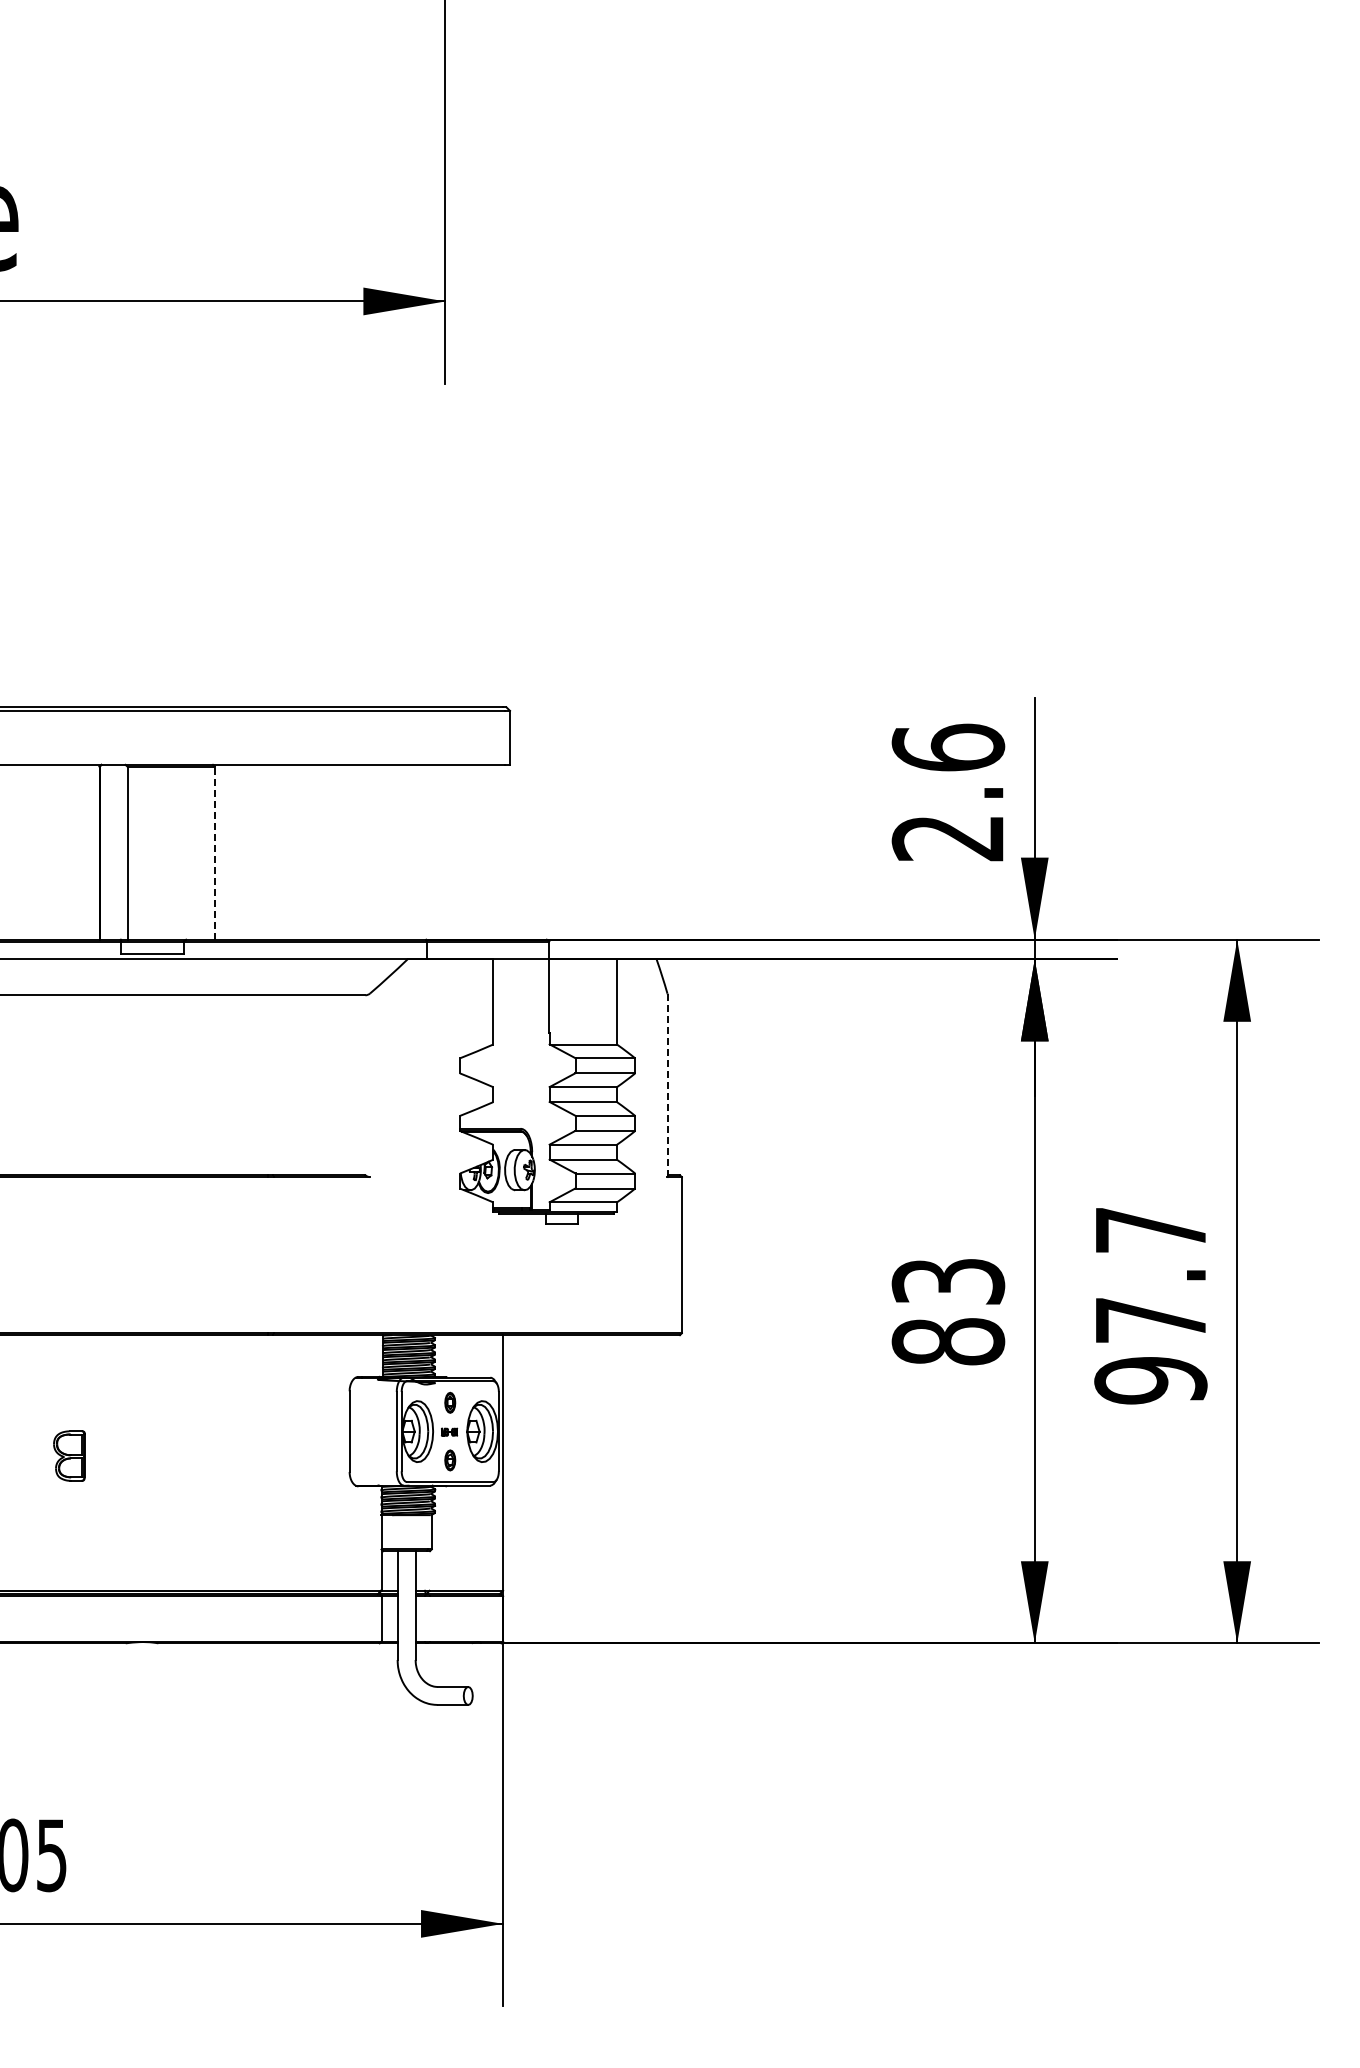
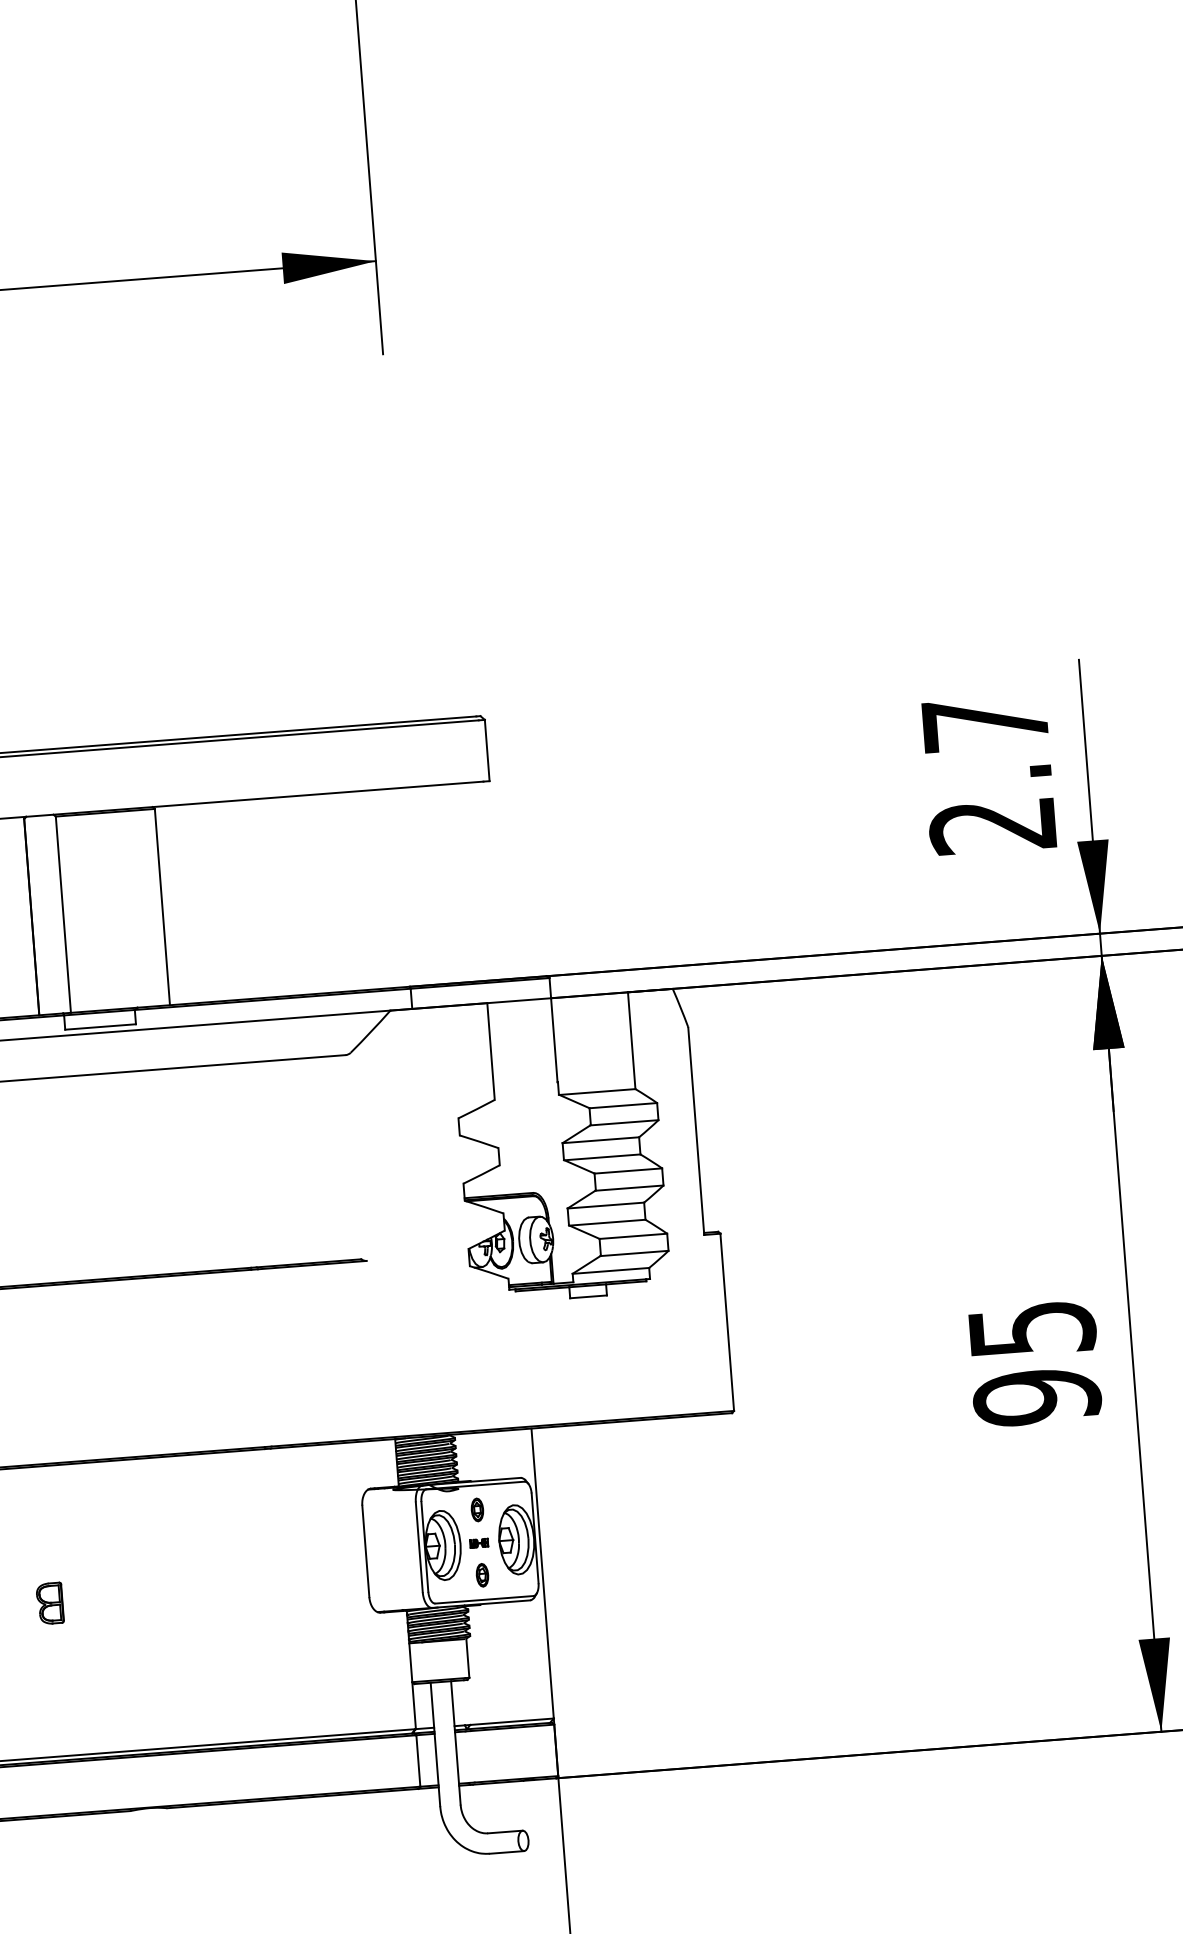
text: (948, 747) -> (985, 723), 2.6 -> 2.7
line: (214, 853) -> (162, 907), dashed -> solid
line: (667, 1085) -> (696, 1131), dashed -> solid
text: (948, 1312) -> (1034, 1364), 83 -> 95
part: (69, 1455) -> (50, 1602), size x0.71

